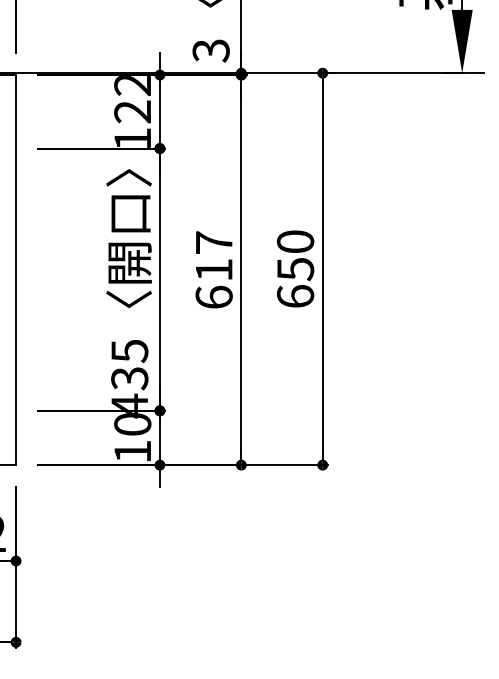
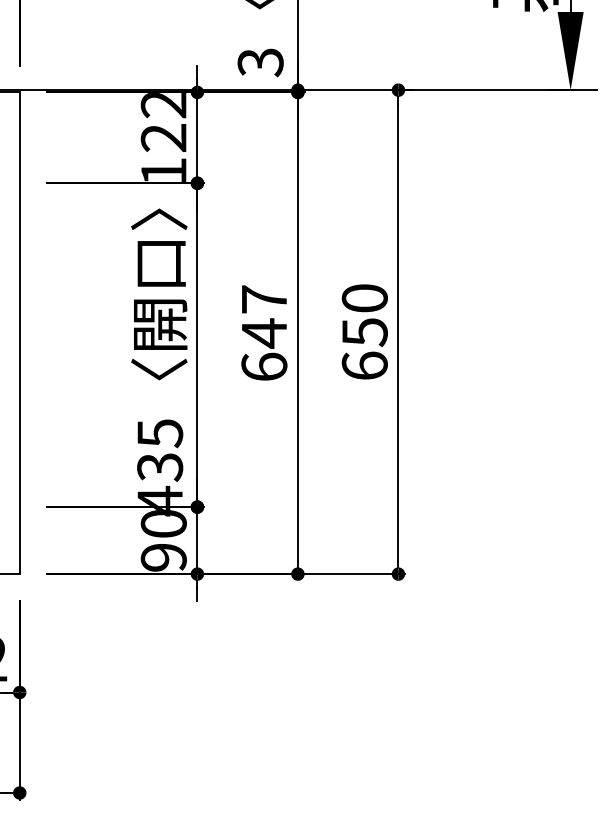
text: (214, 270) -> (264, 333), 617 -> 647
text: (132, 451) -> (163, 557), 10 -> 90

